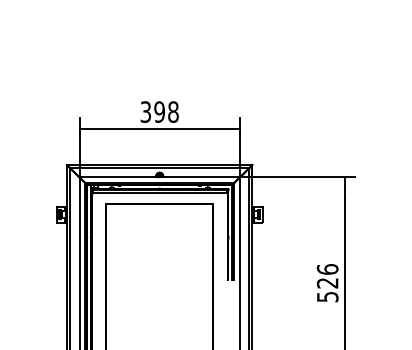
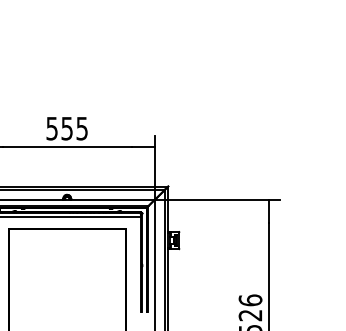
text: (159, 111) -> (67, 128), 398 -> 555

